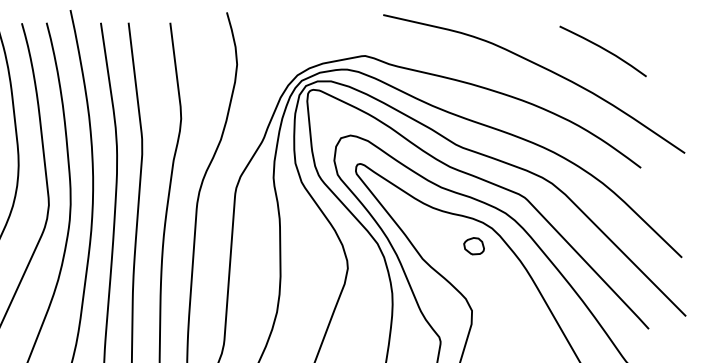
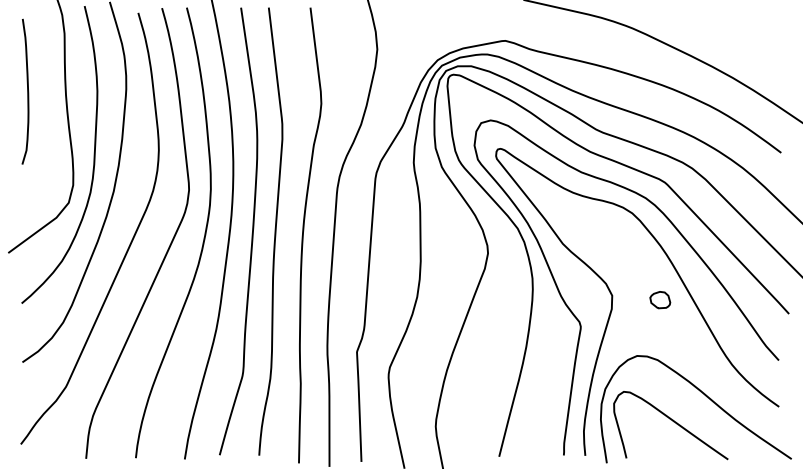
curve: (603, 49) -> (743, 34), removed
part: (474, 246) -> (660, 300), moved

